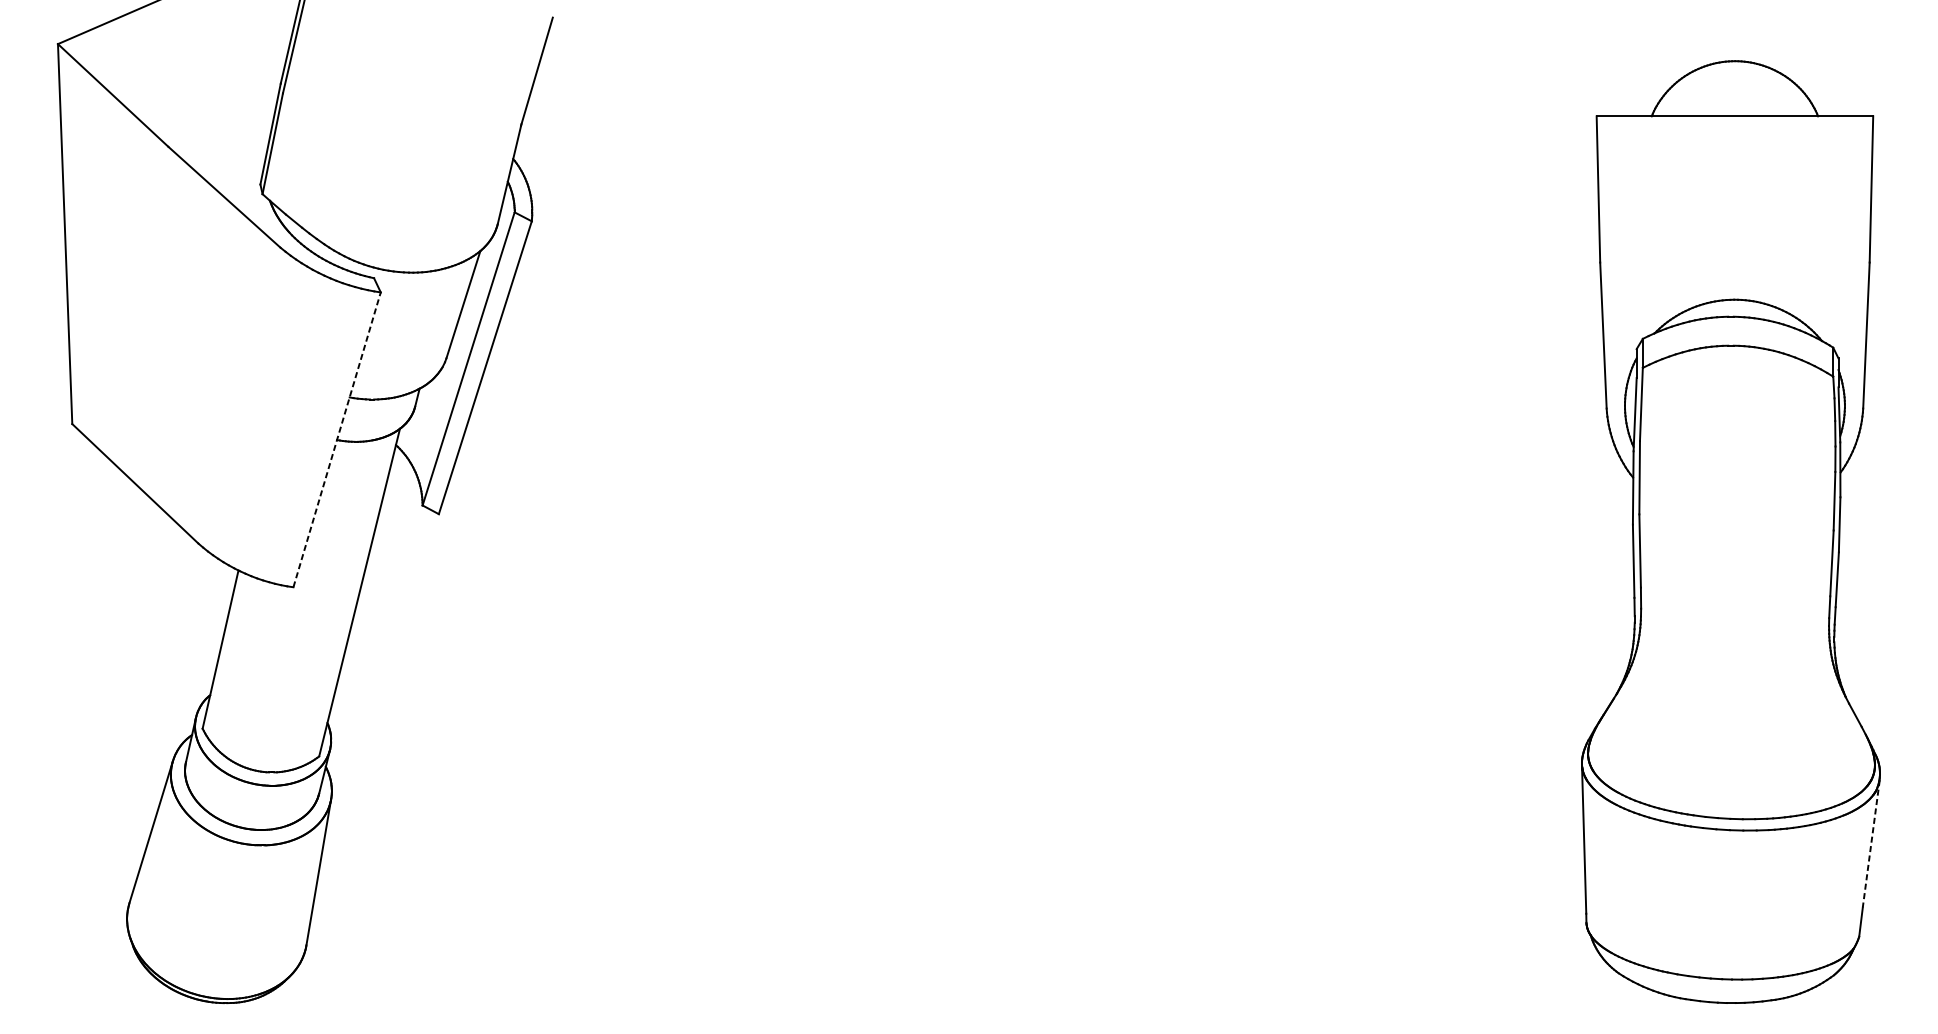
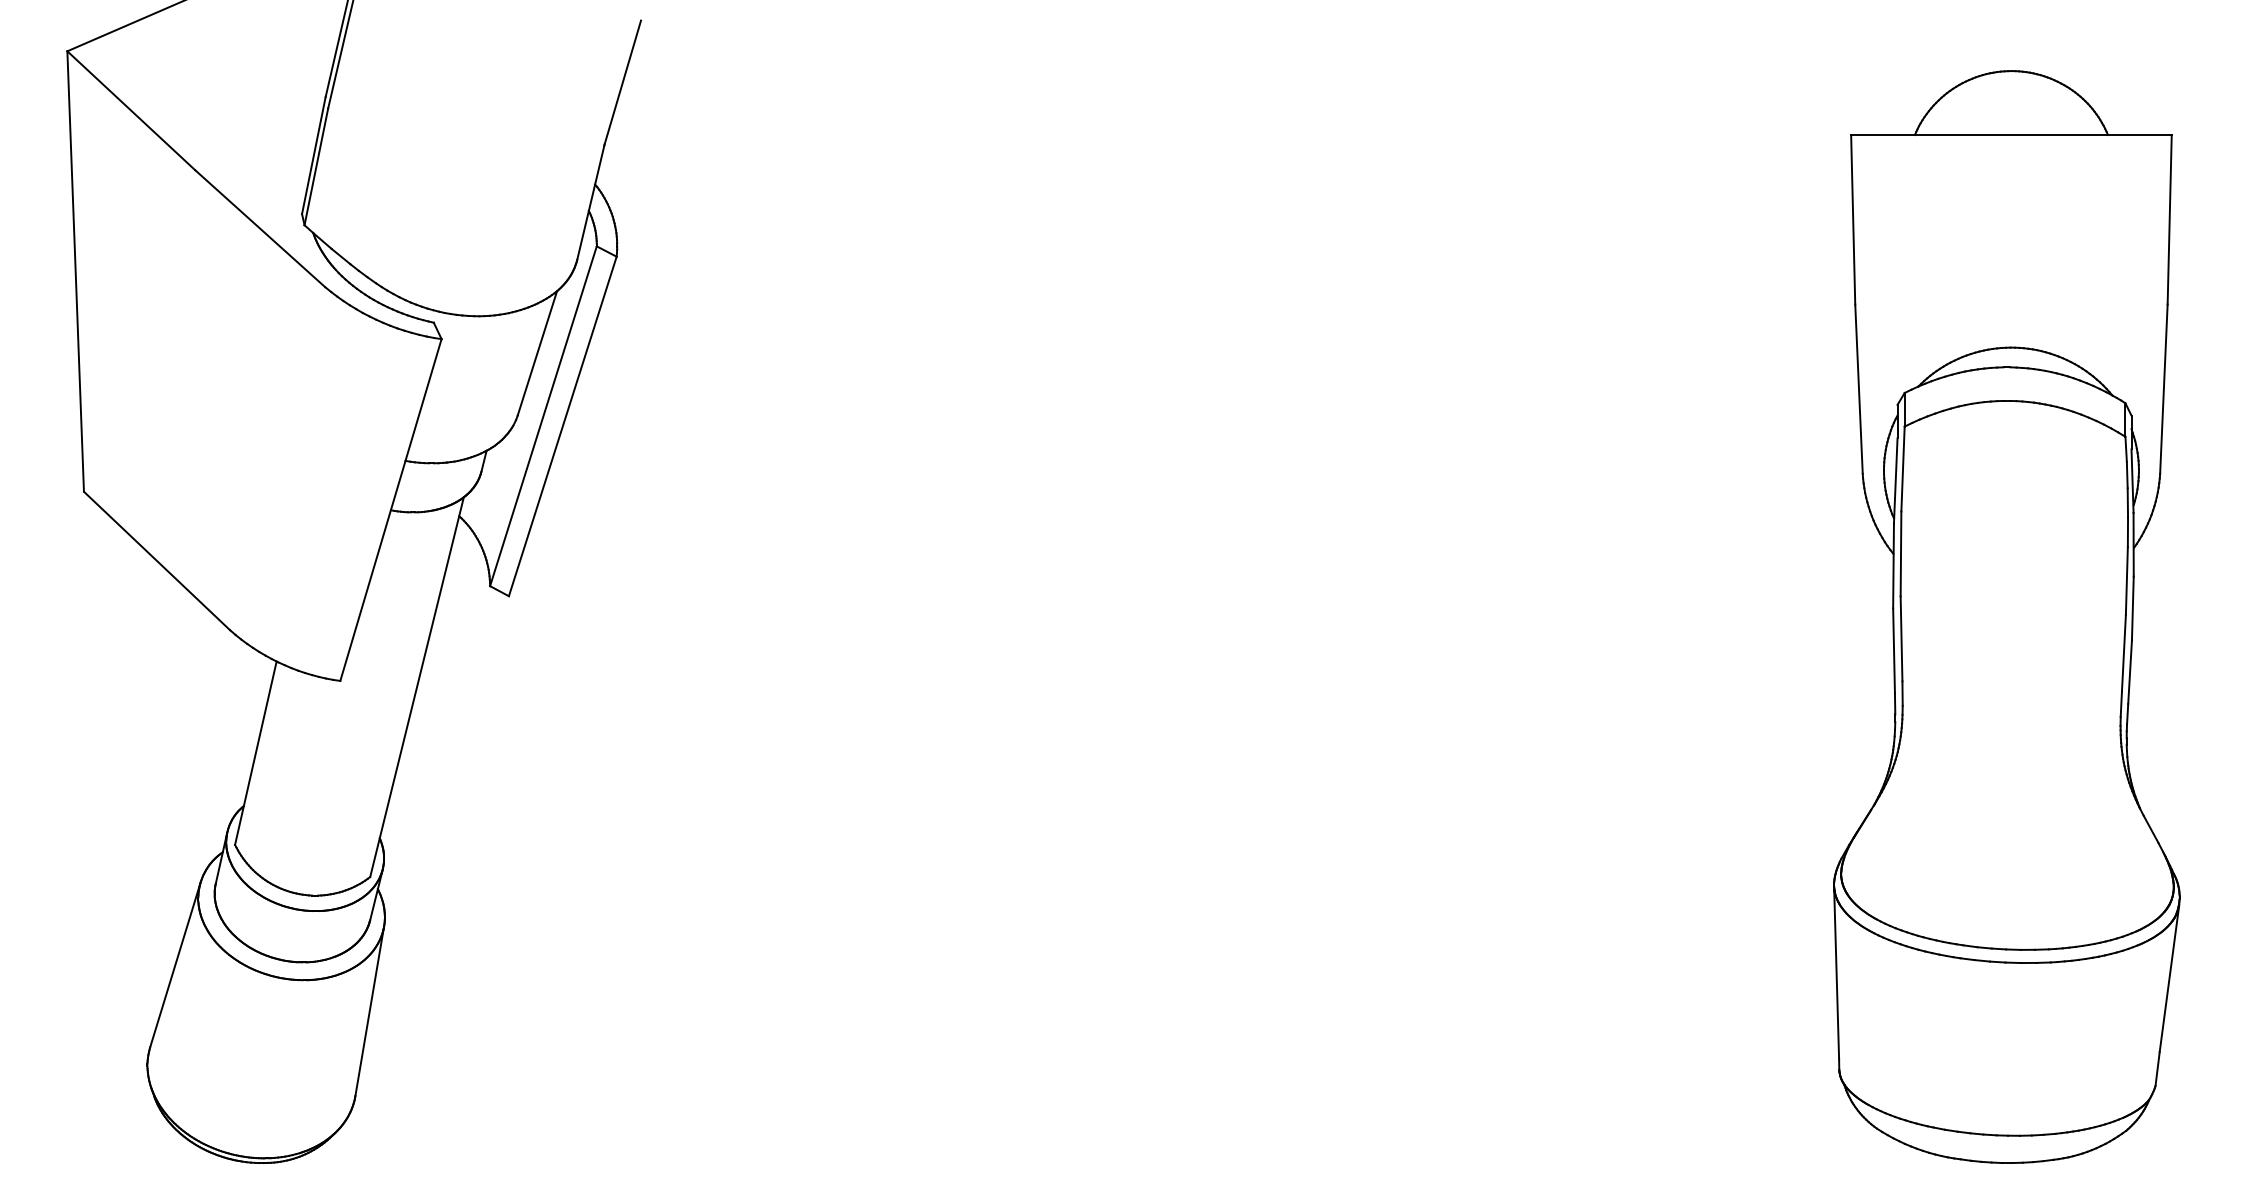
line: (337, 439) -> (391, 509), dashed -> solid
line: (1871, 843) -> (2169, 978), dashed -> solid

